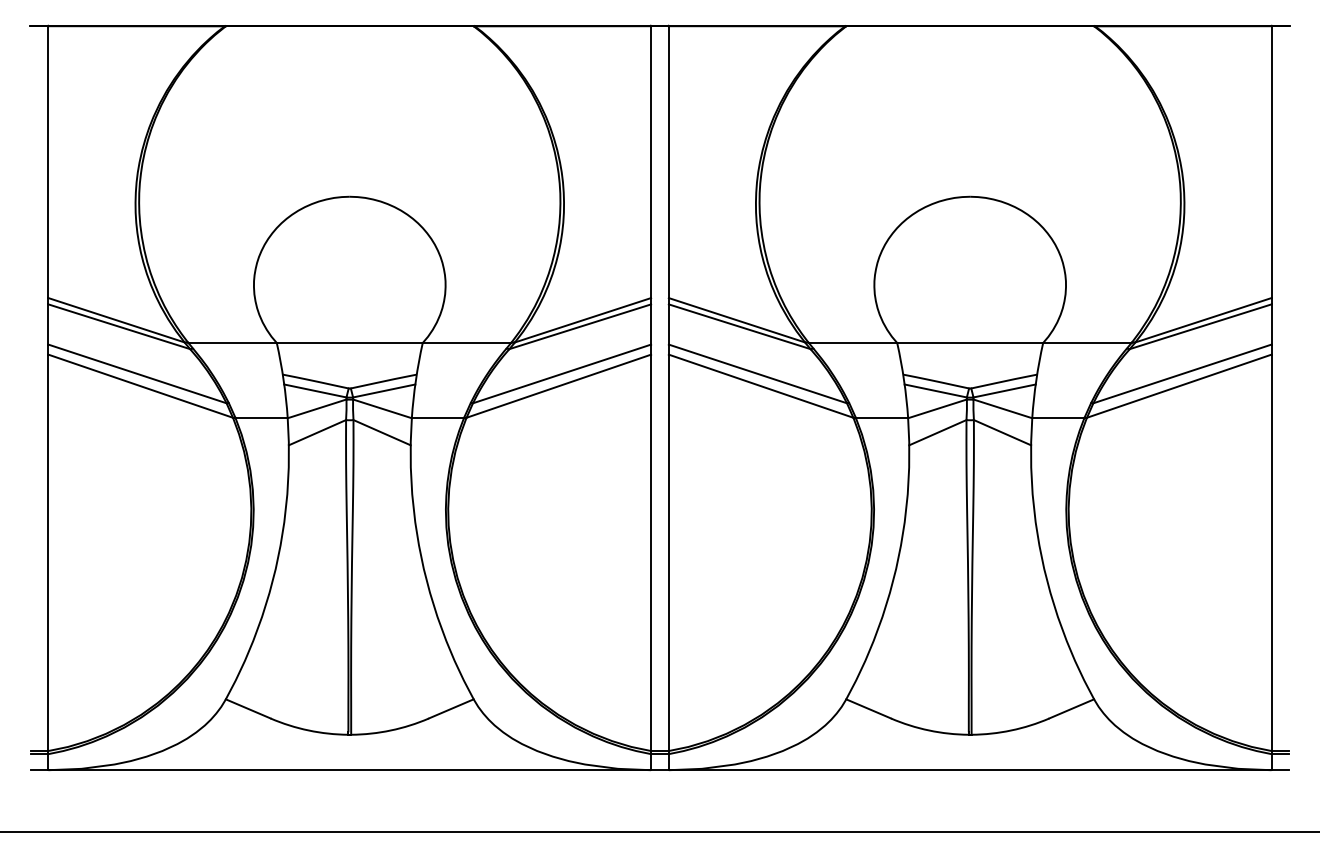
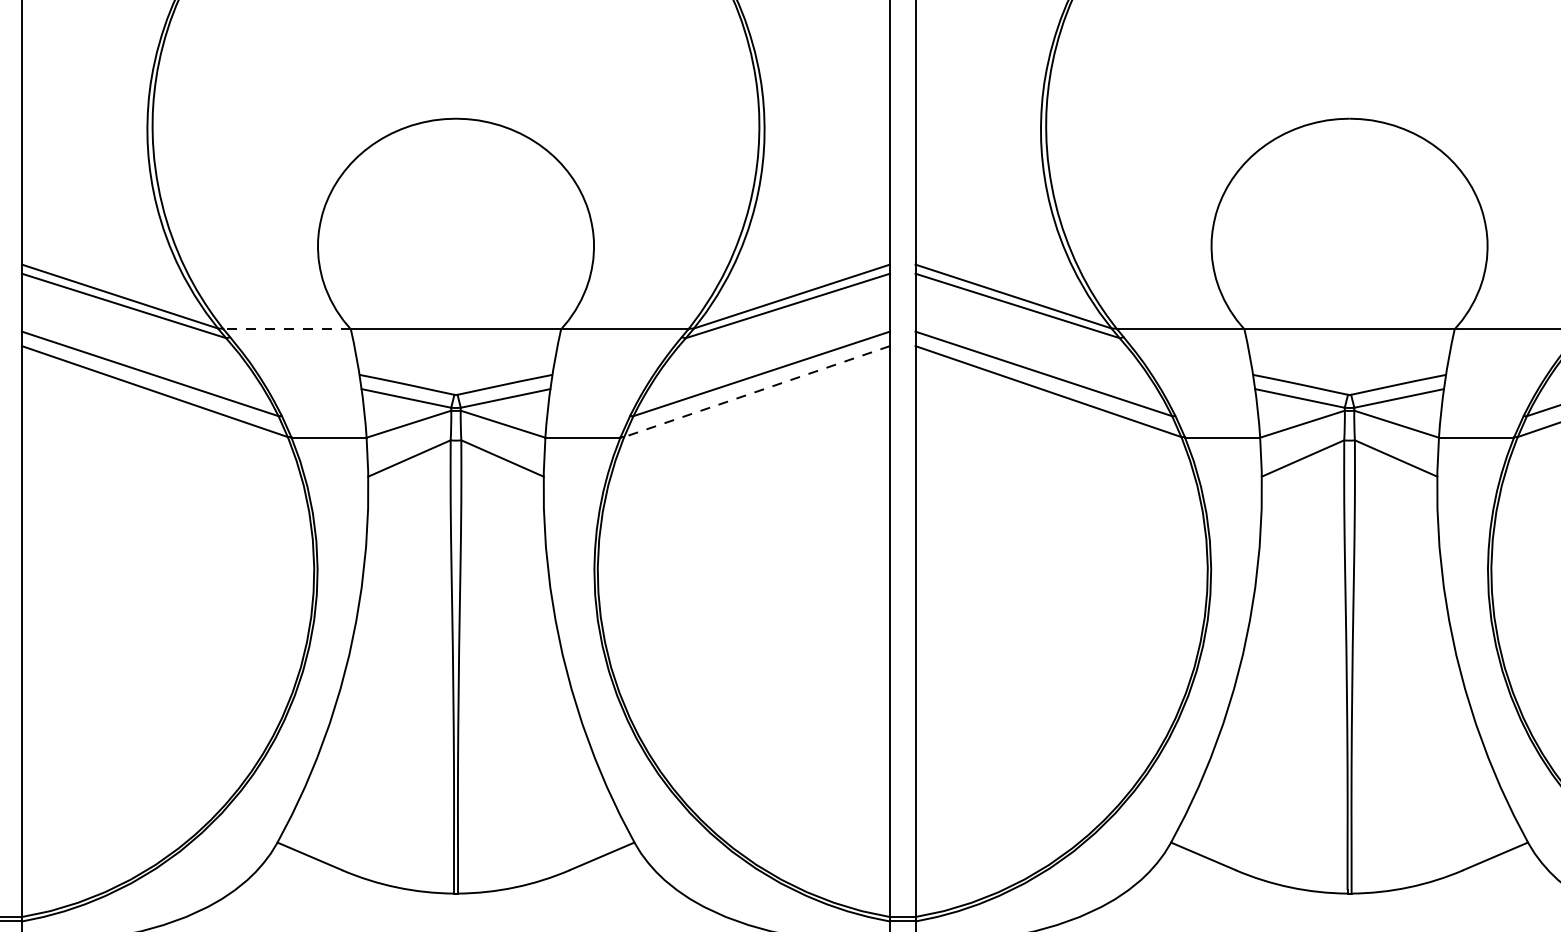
line: (232, 343) -> (287, 330), solid -> dashed
line: (558, 386) -> (756, 391), solid -> dashed

